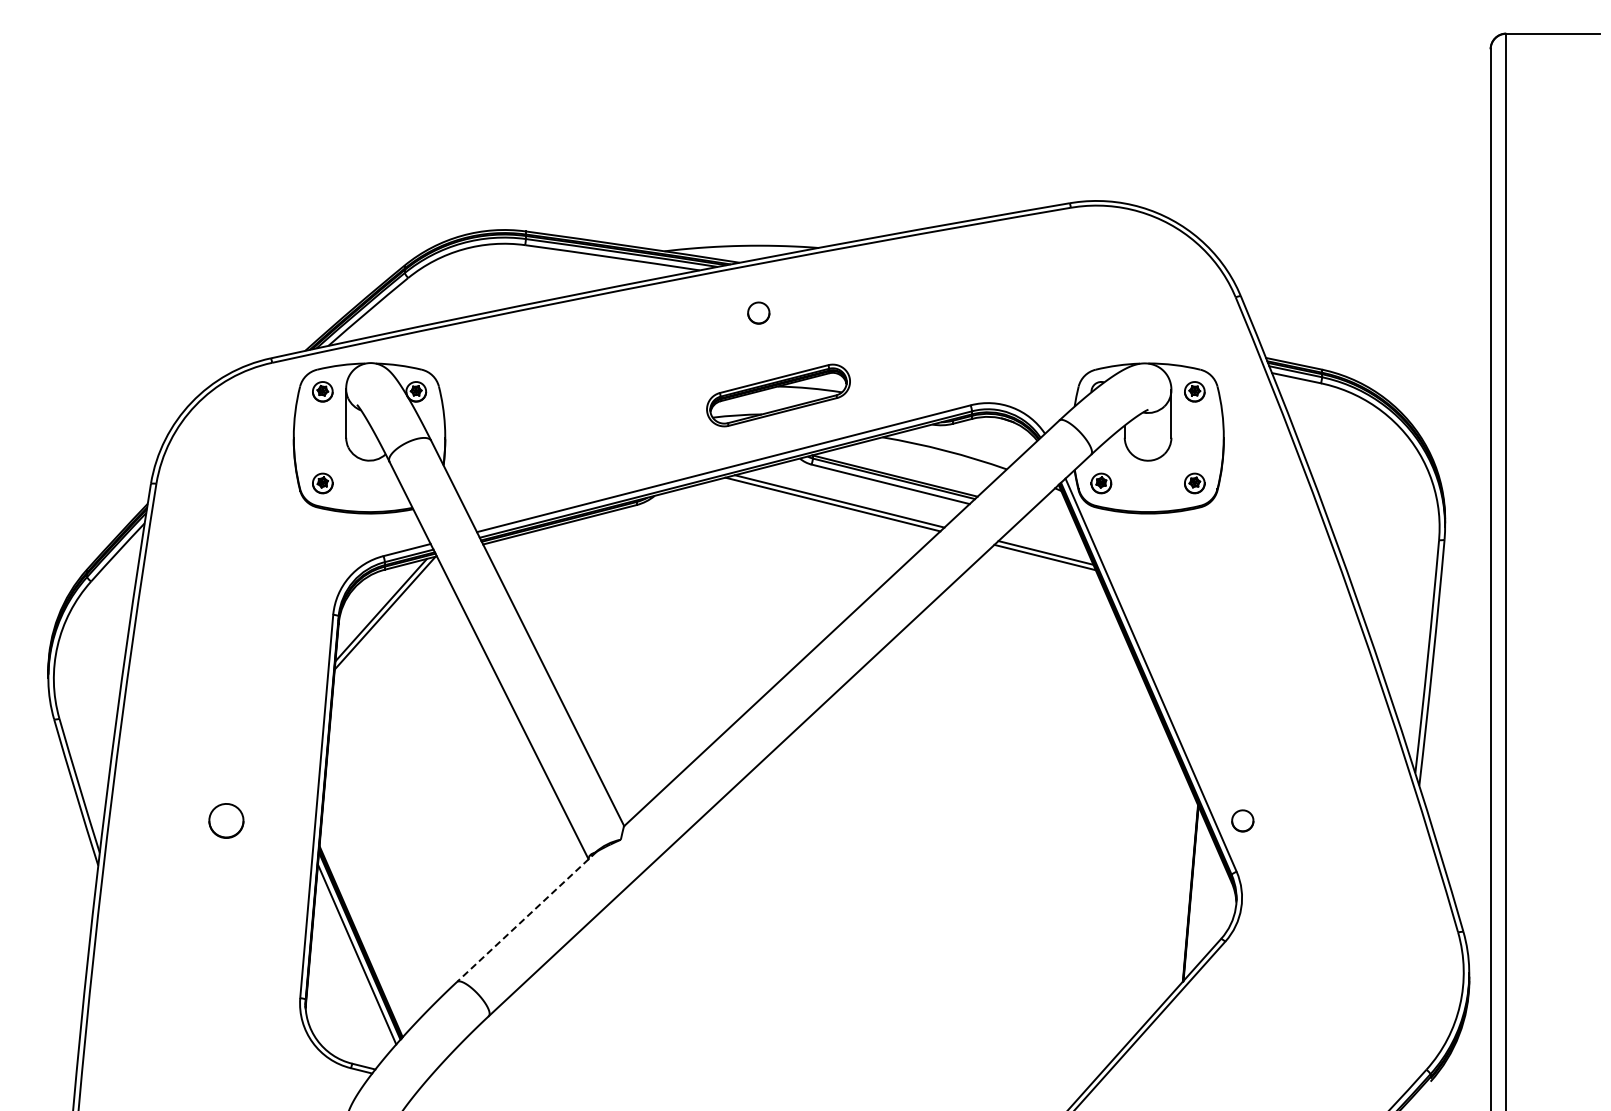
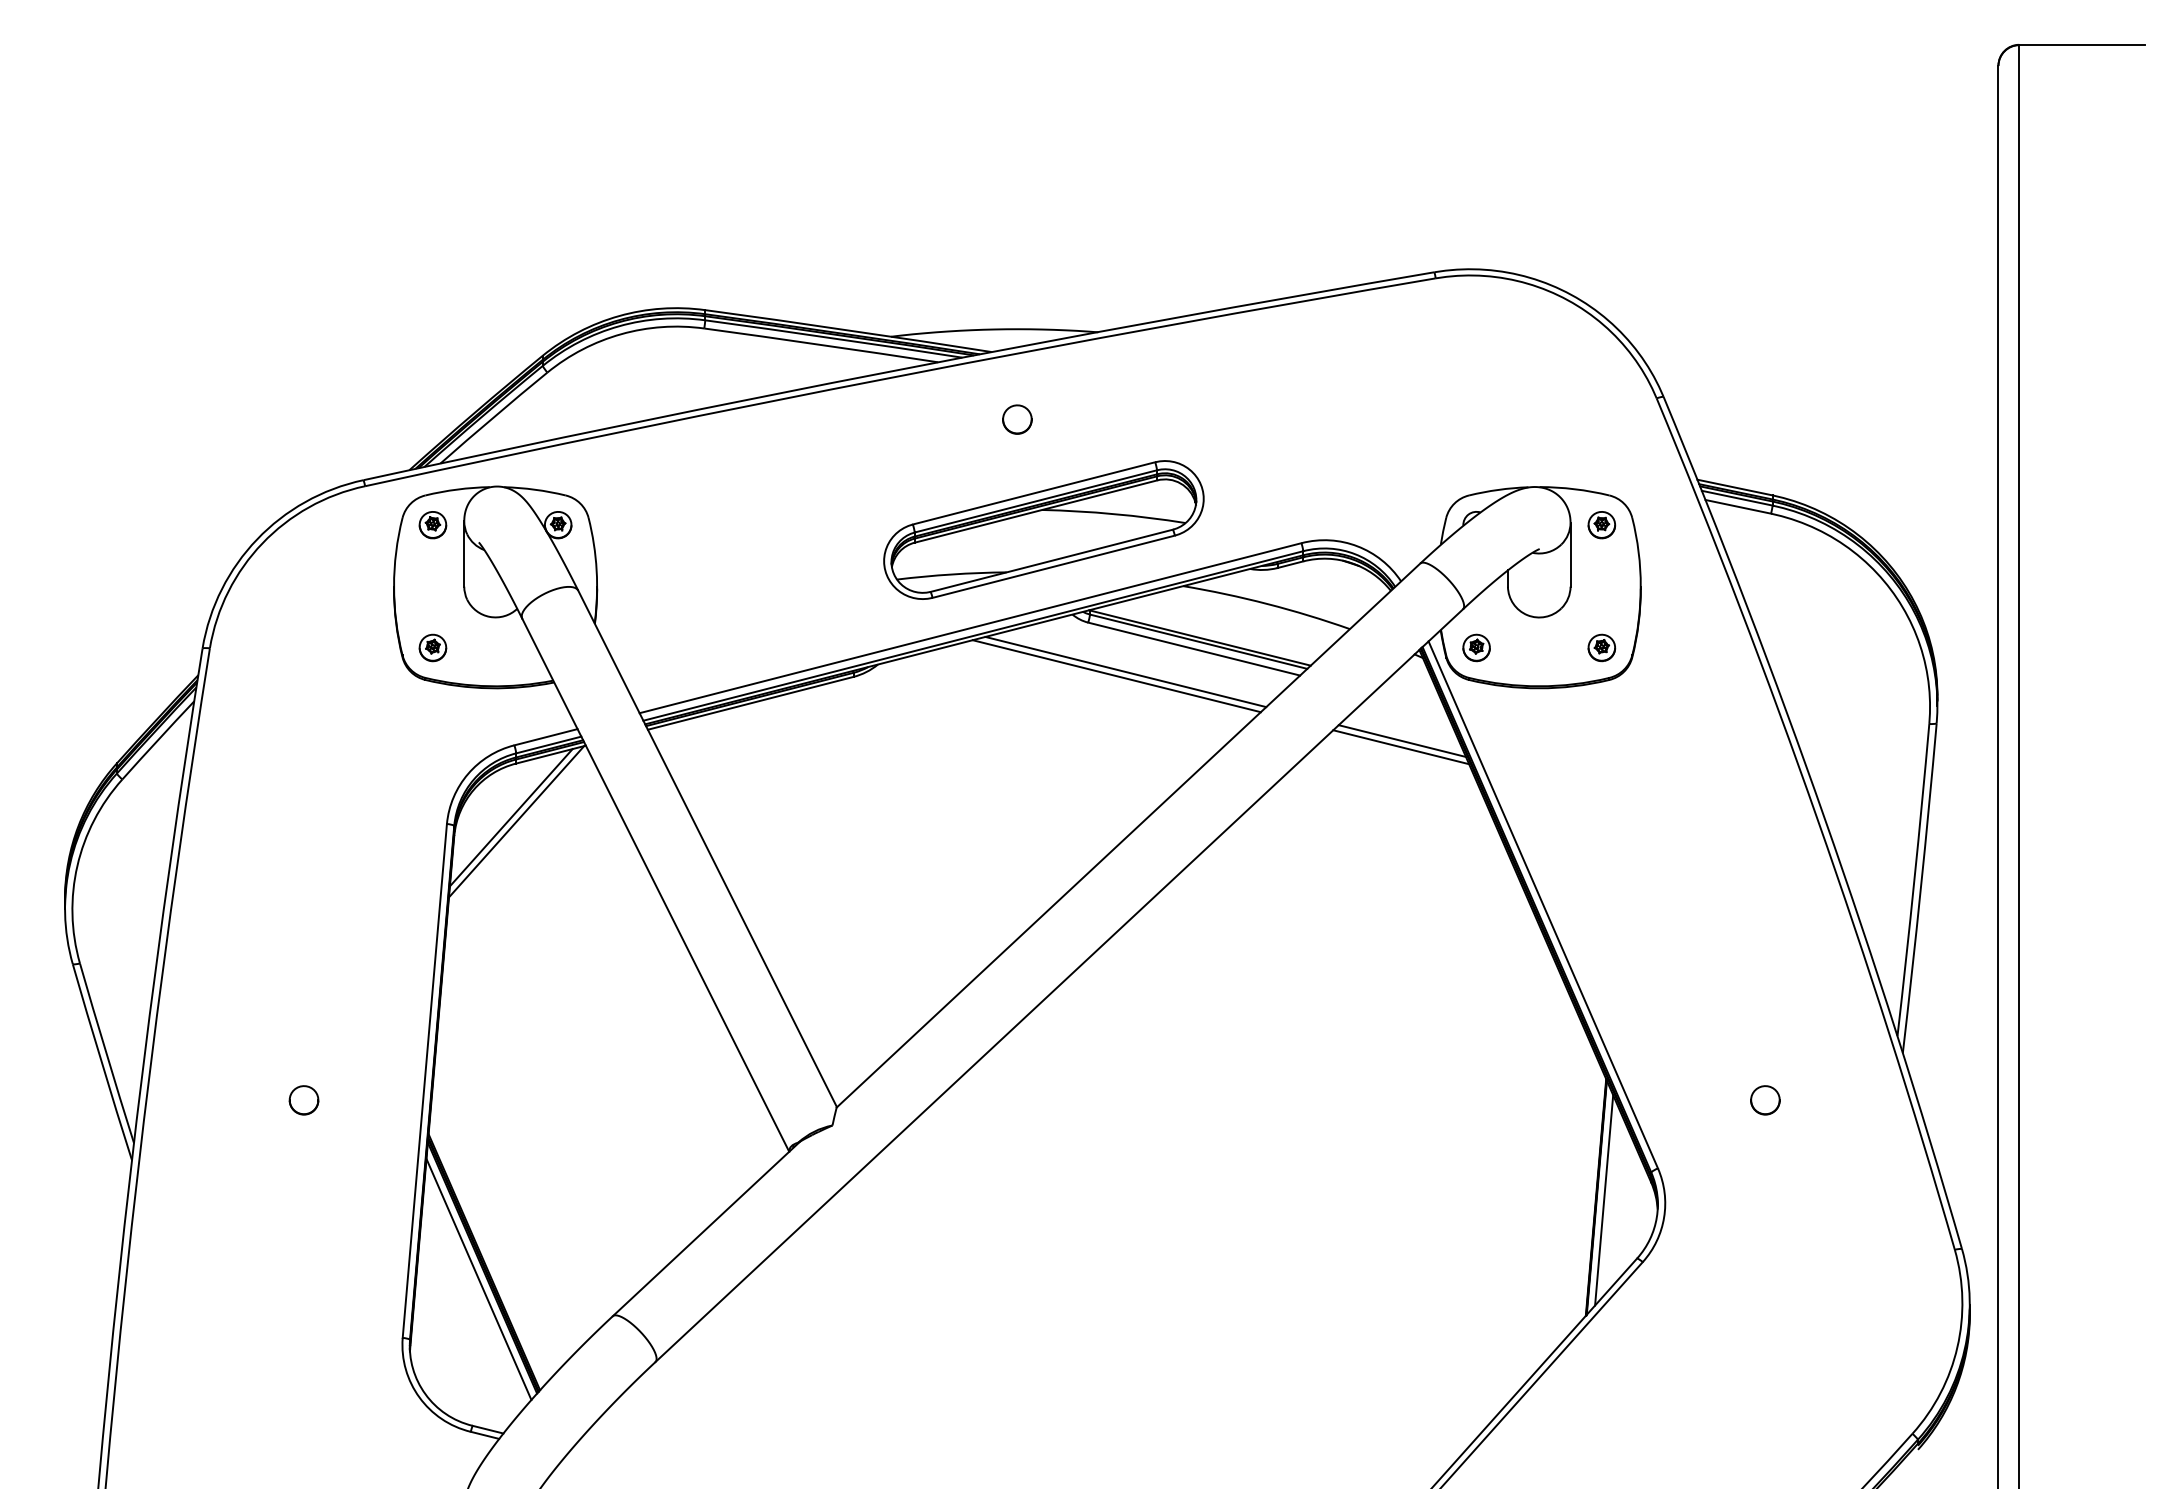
part: (778, 395) -> (1043, 530), size x1.67
part: (226, 820) -> (303, 1099), size x0.62
part: (1242, 820) -> (1764, 1099), moved
line: (1196, 895) -> (1604, 1200), added
line: (526, 916) -> (706, 1228), dashed -> solid

